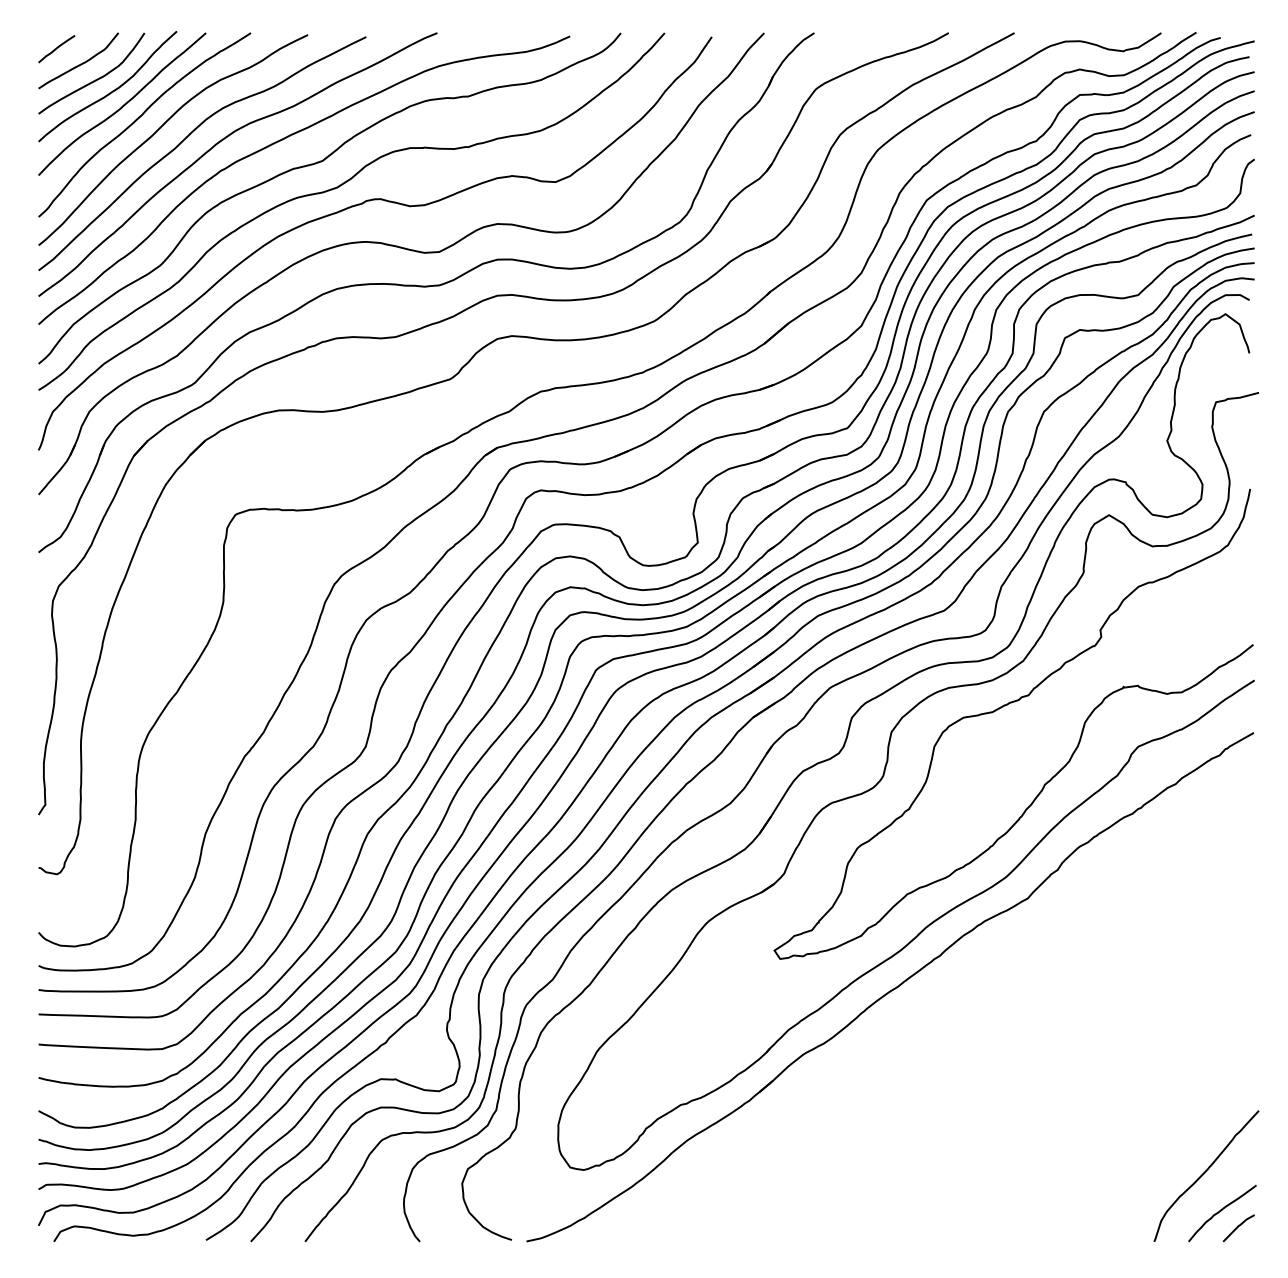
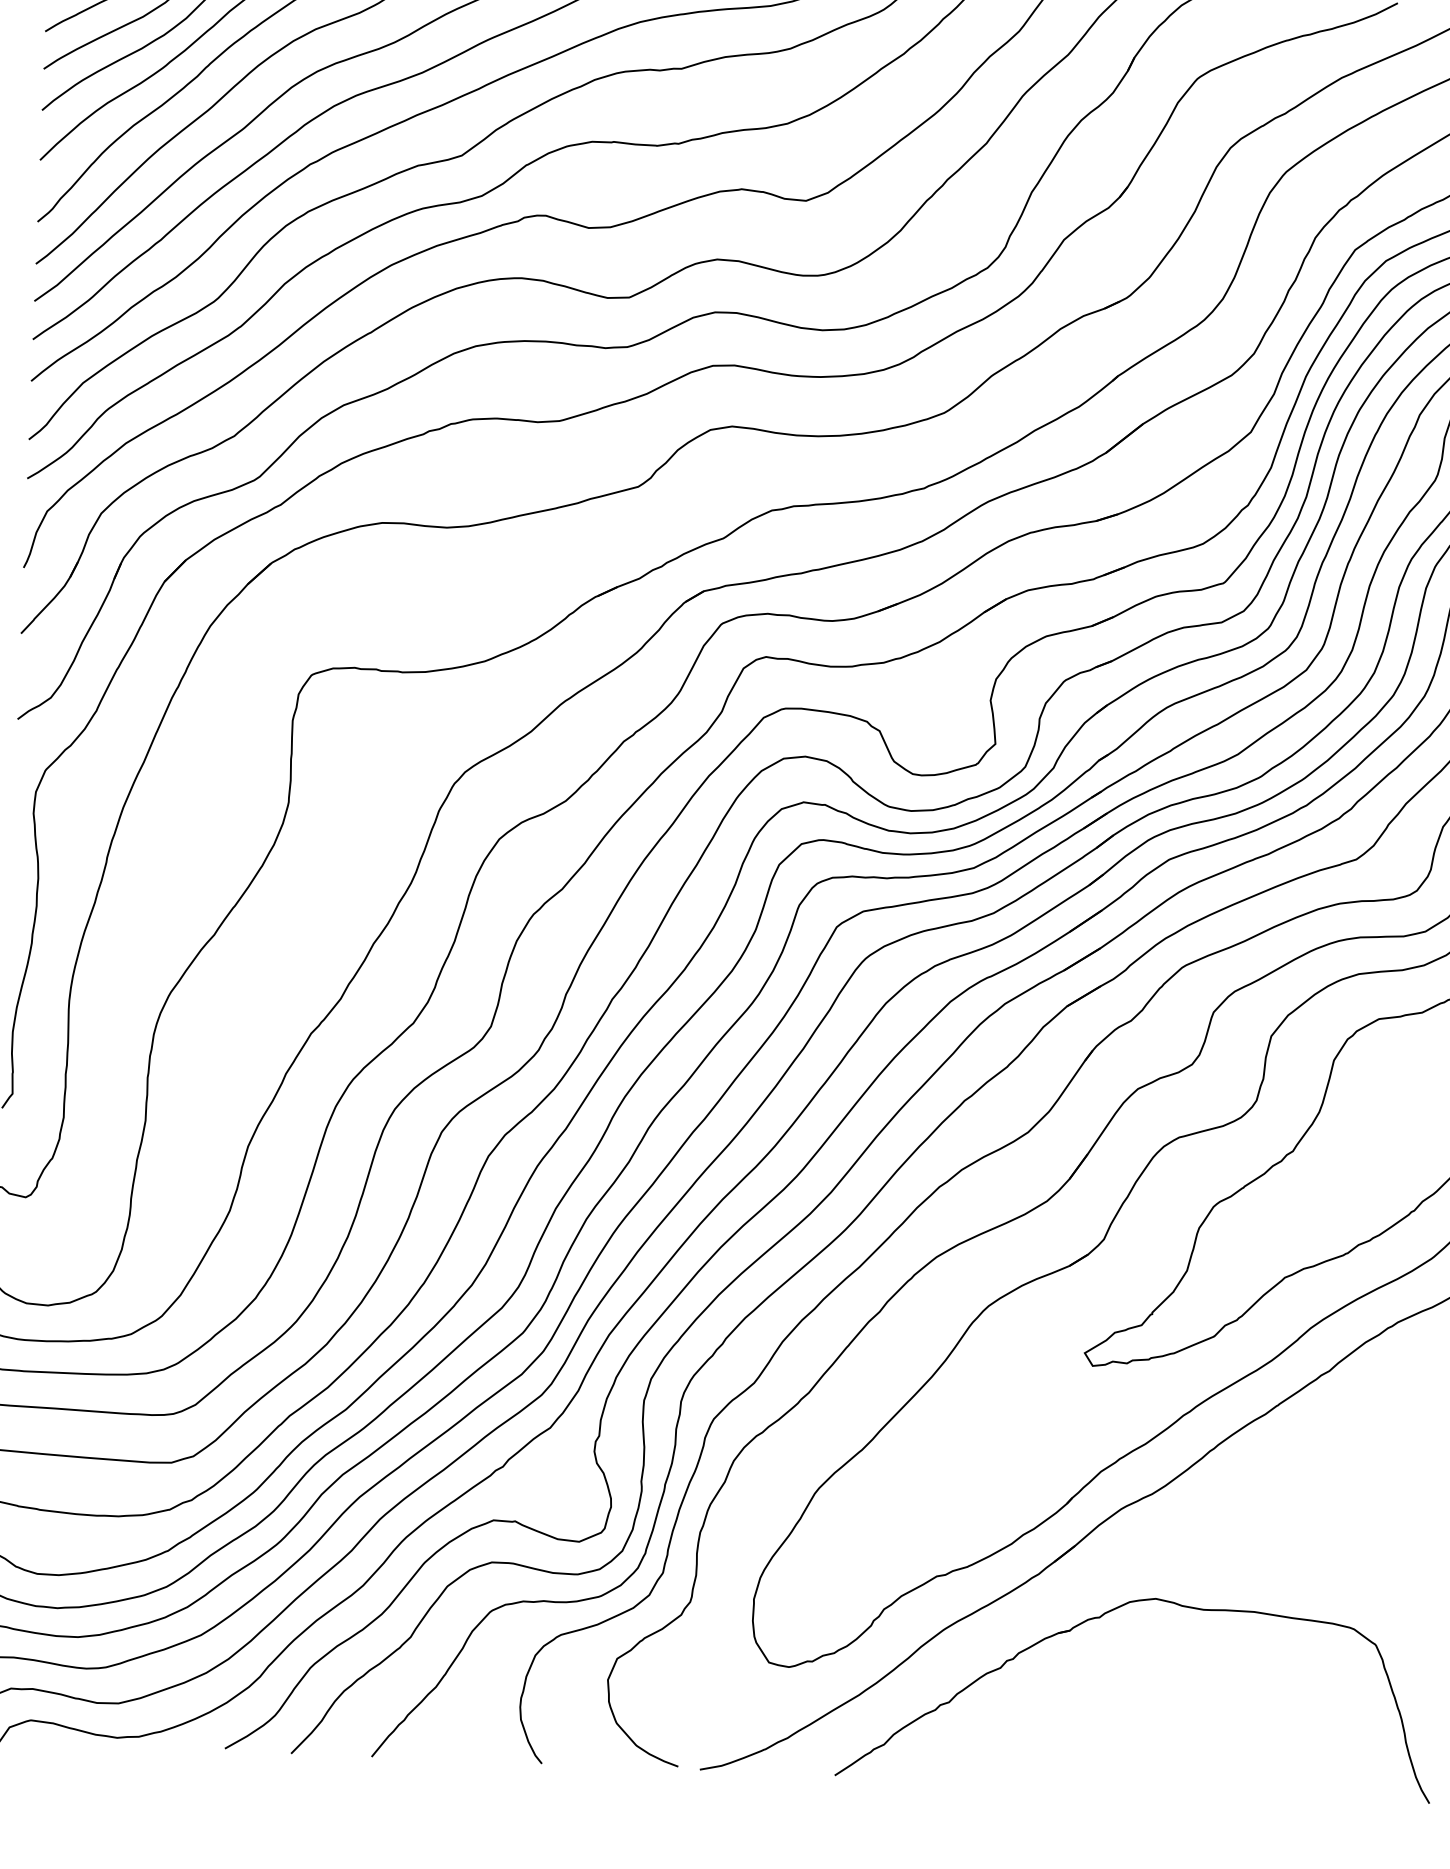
part: (791, 1129) -> (1099, 1619), added

